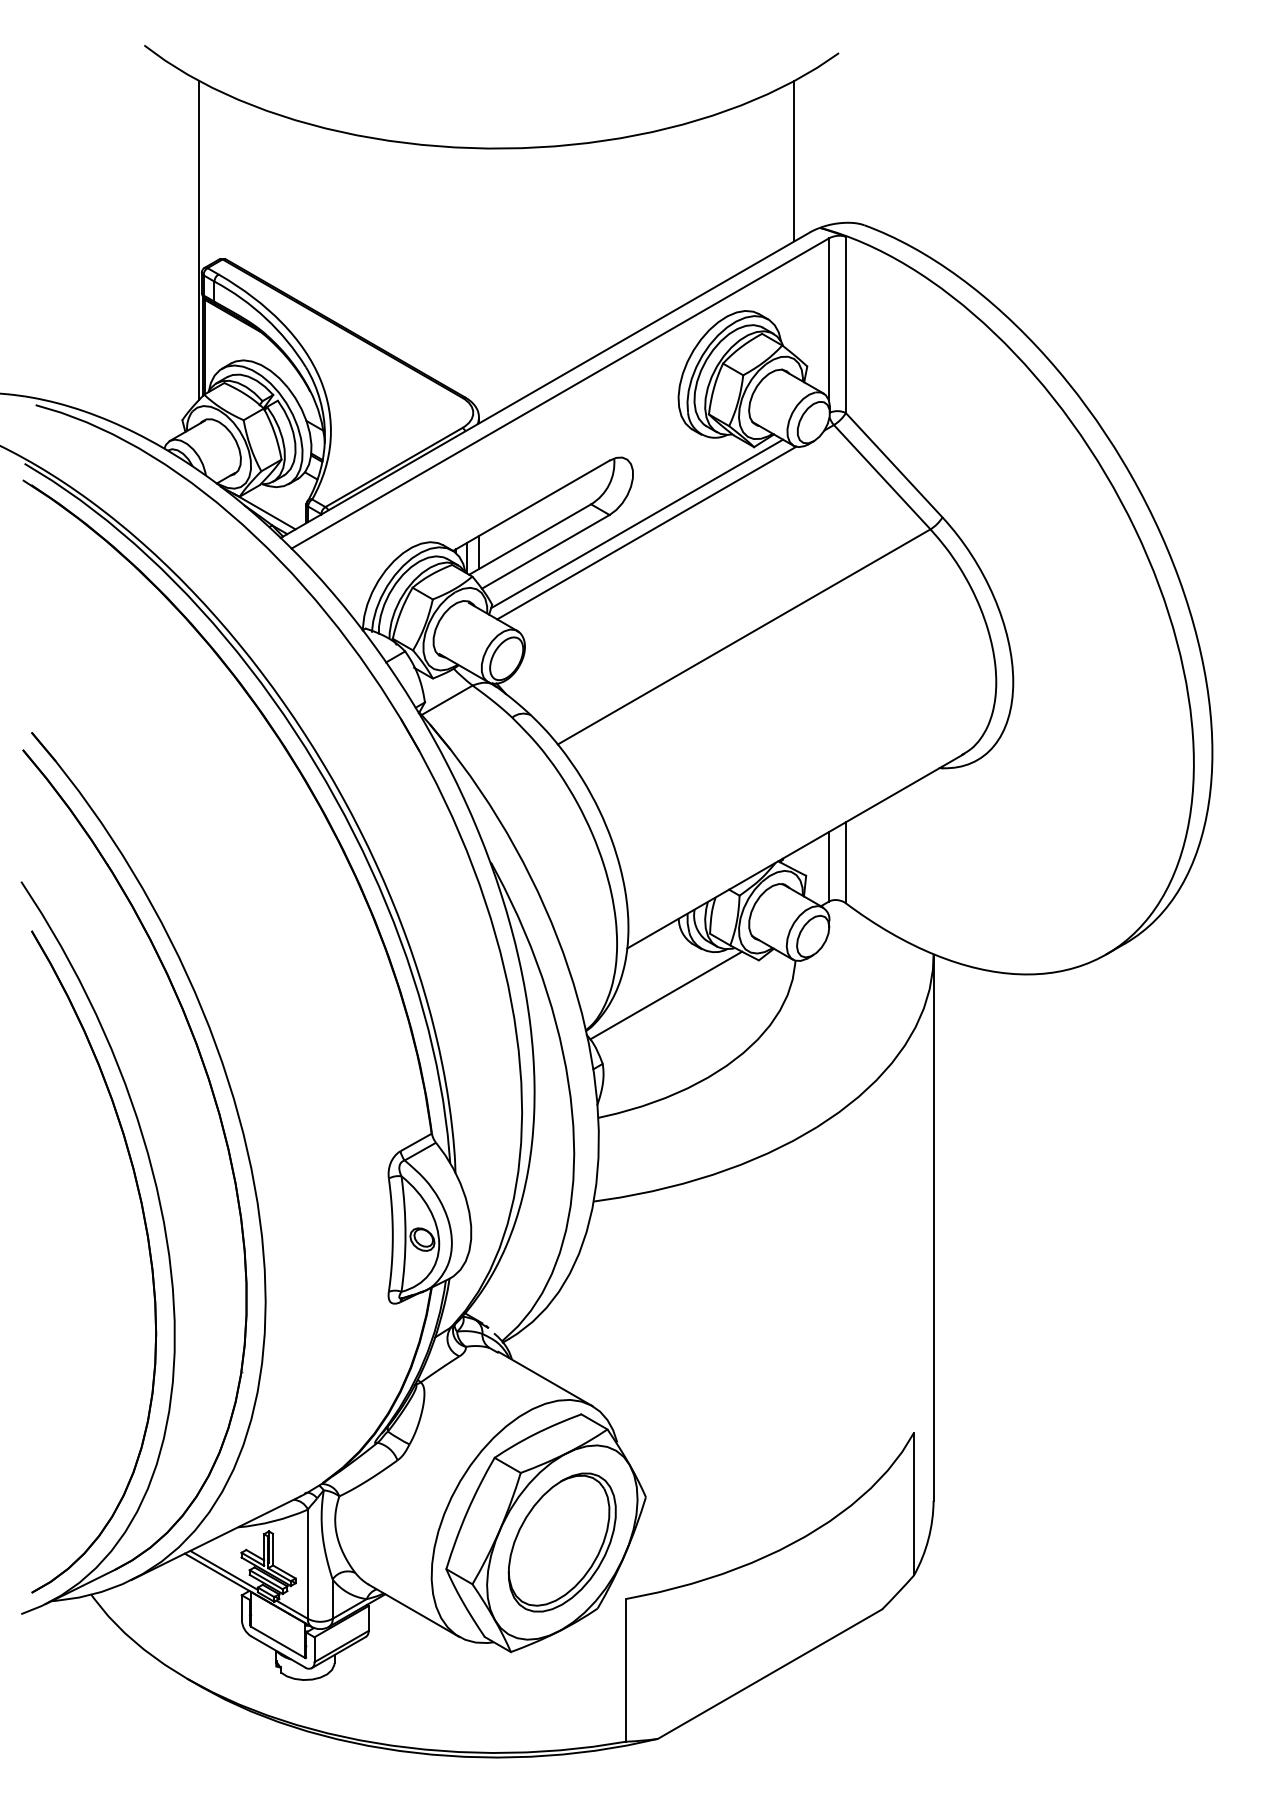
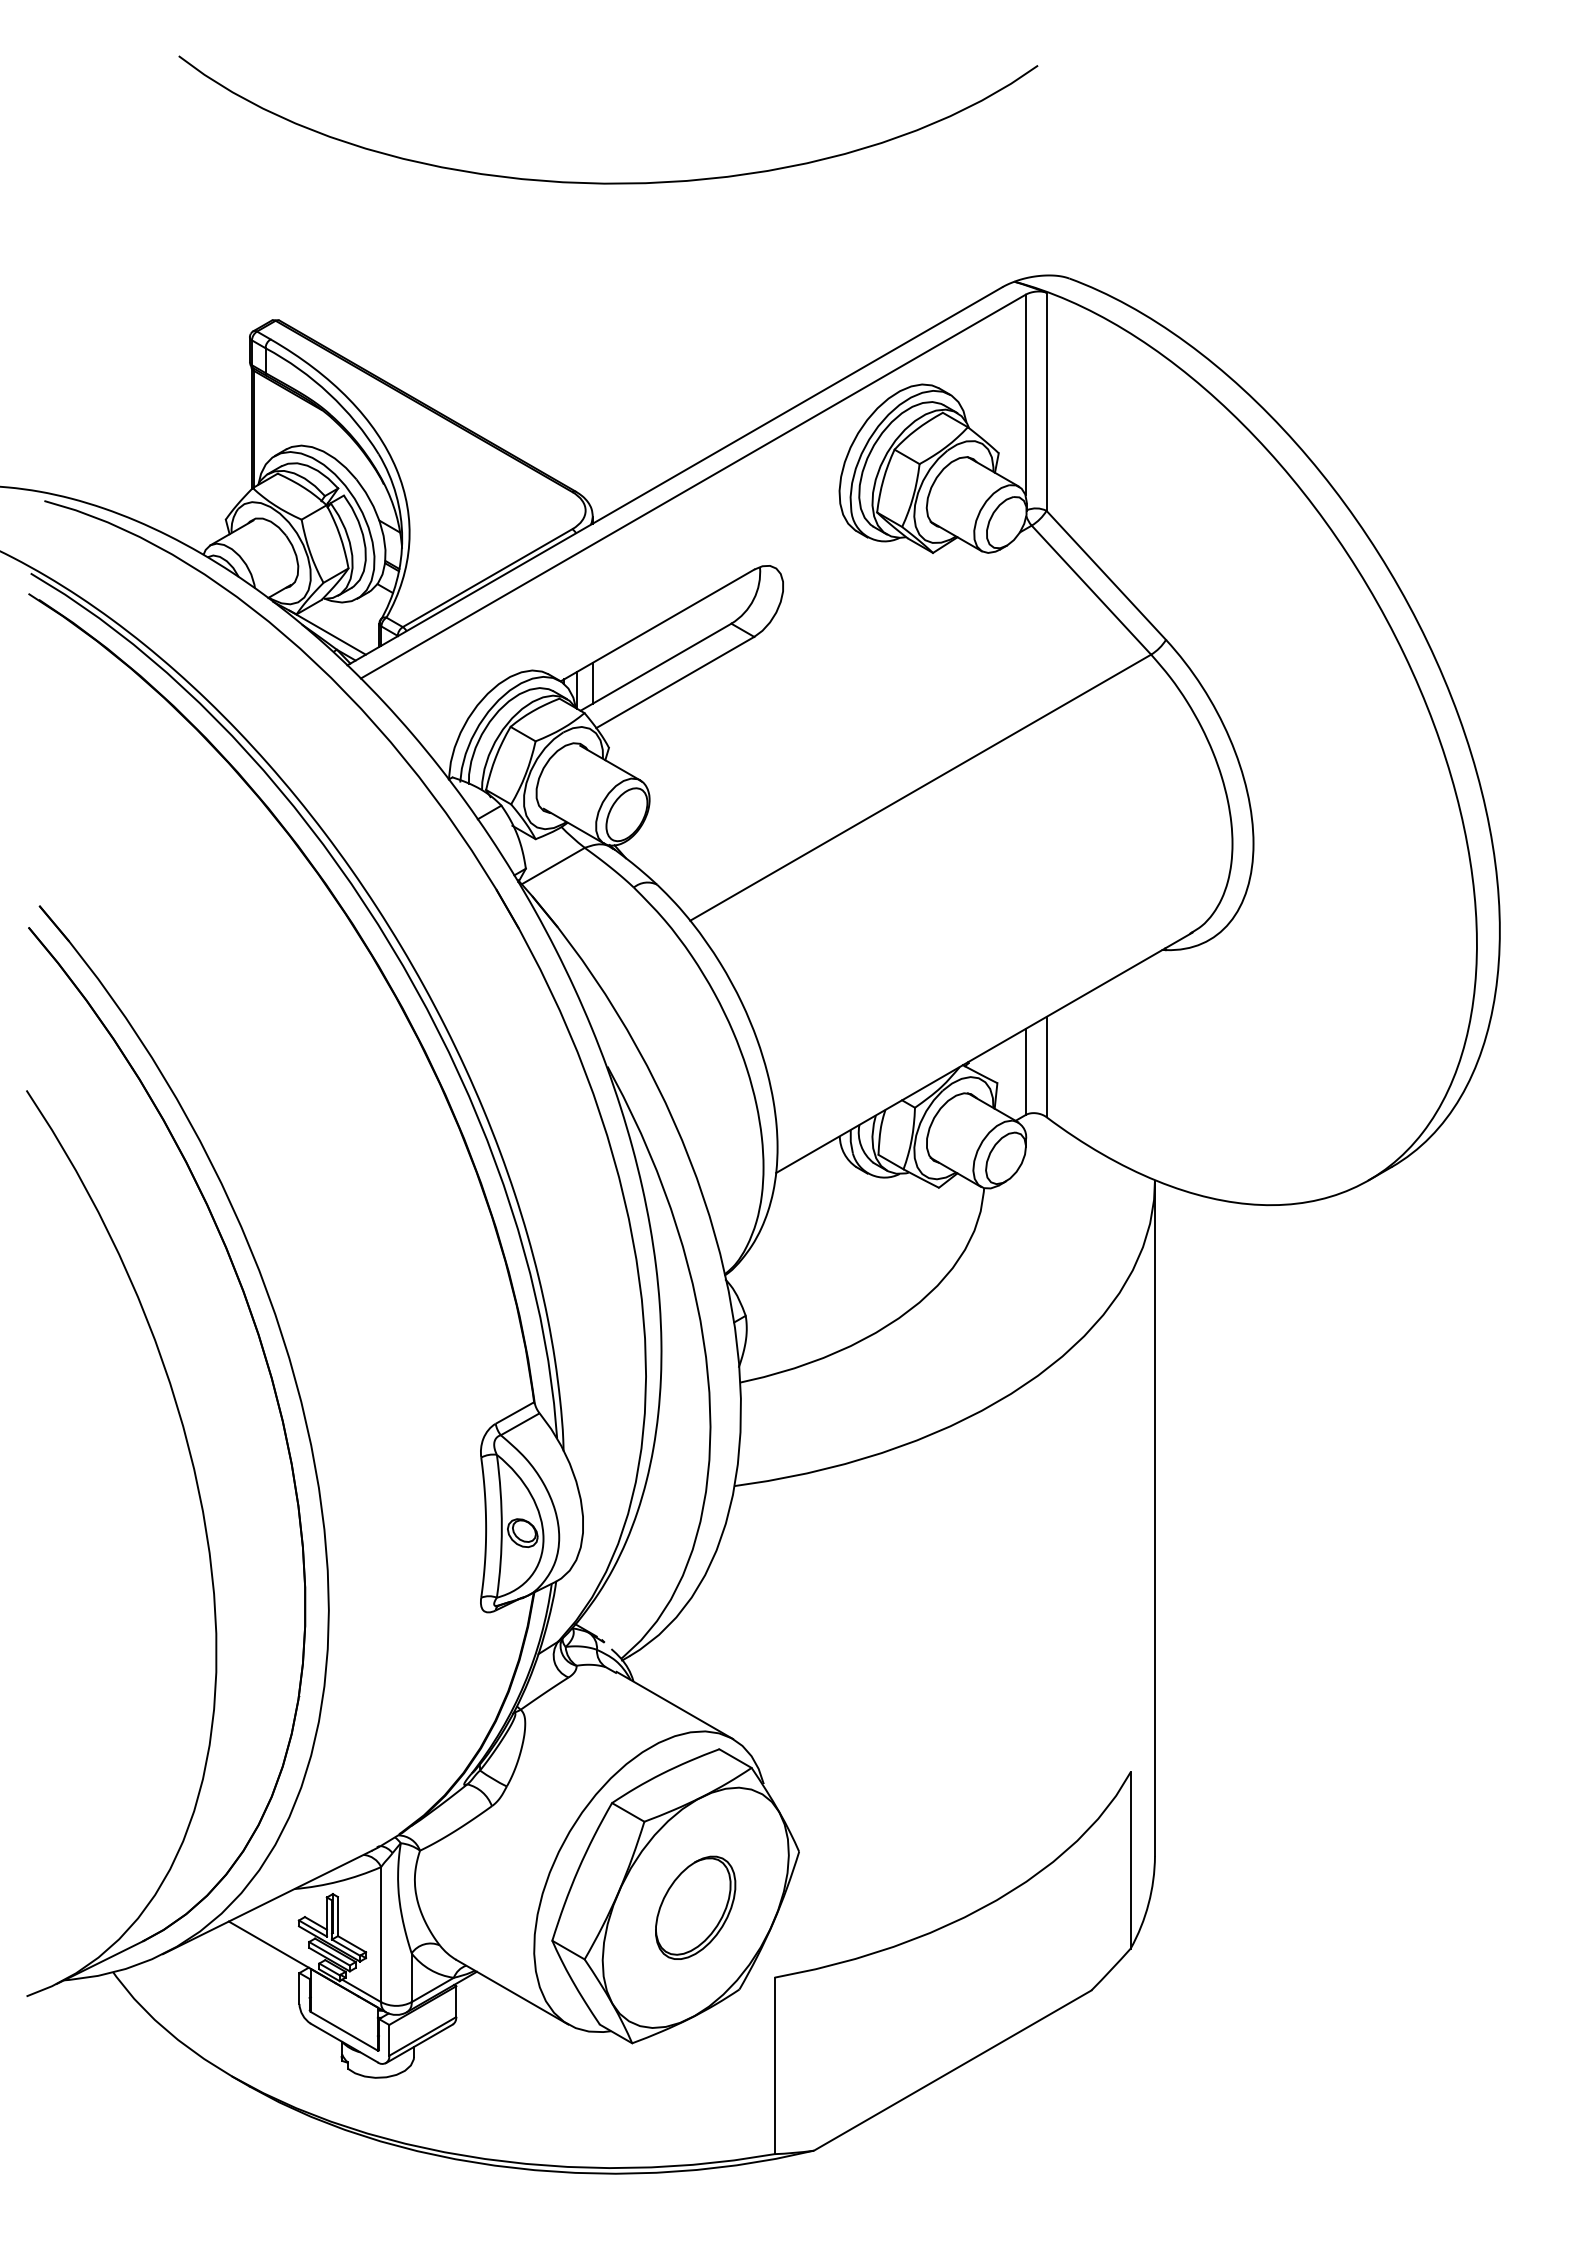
line: (794, 161) -> (982, 199), removed
line: (199, 240) -> (246, 297), removed
line: (636, 523) -> (787, 647), removed
line: (646, 533) -> (800, 659), removed
line: (666, 995) -> (824, 1231), removed
part: (148, 1252) -> (184, 1548), removed
part: (562, 1542) -> (695, 1907), size x0.6
line: (224, 1570) -> (277, 1942), removed

